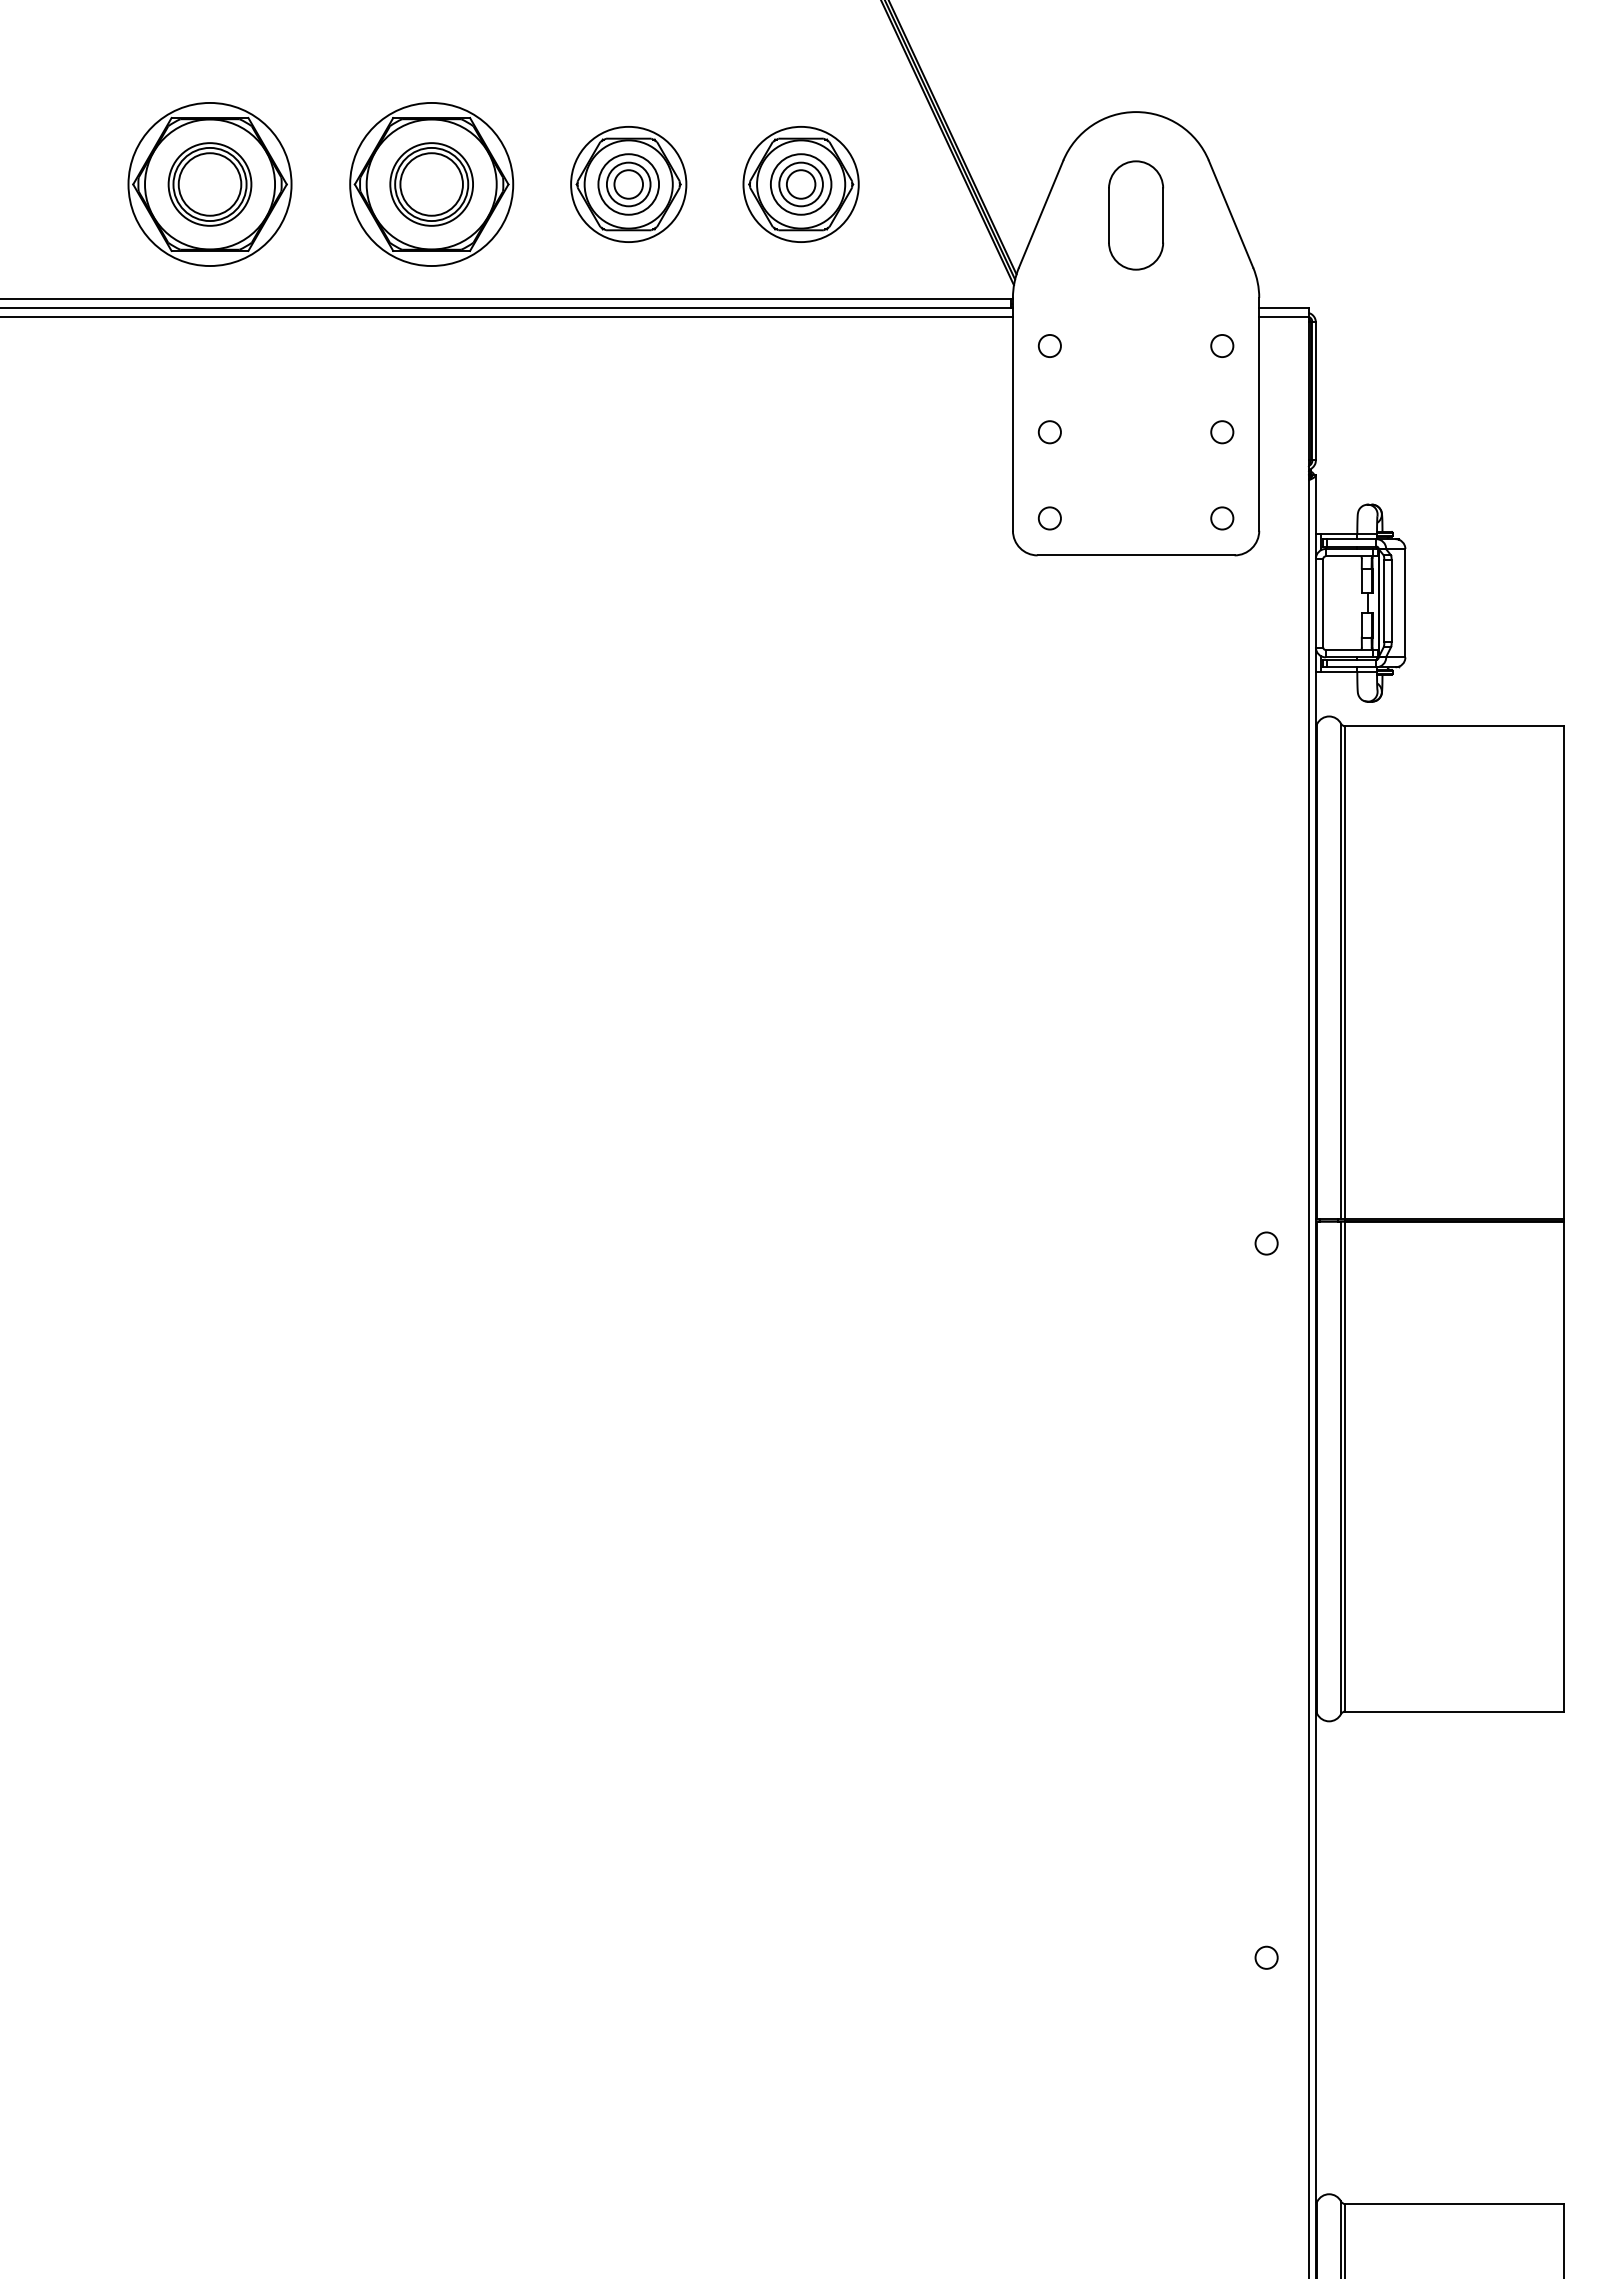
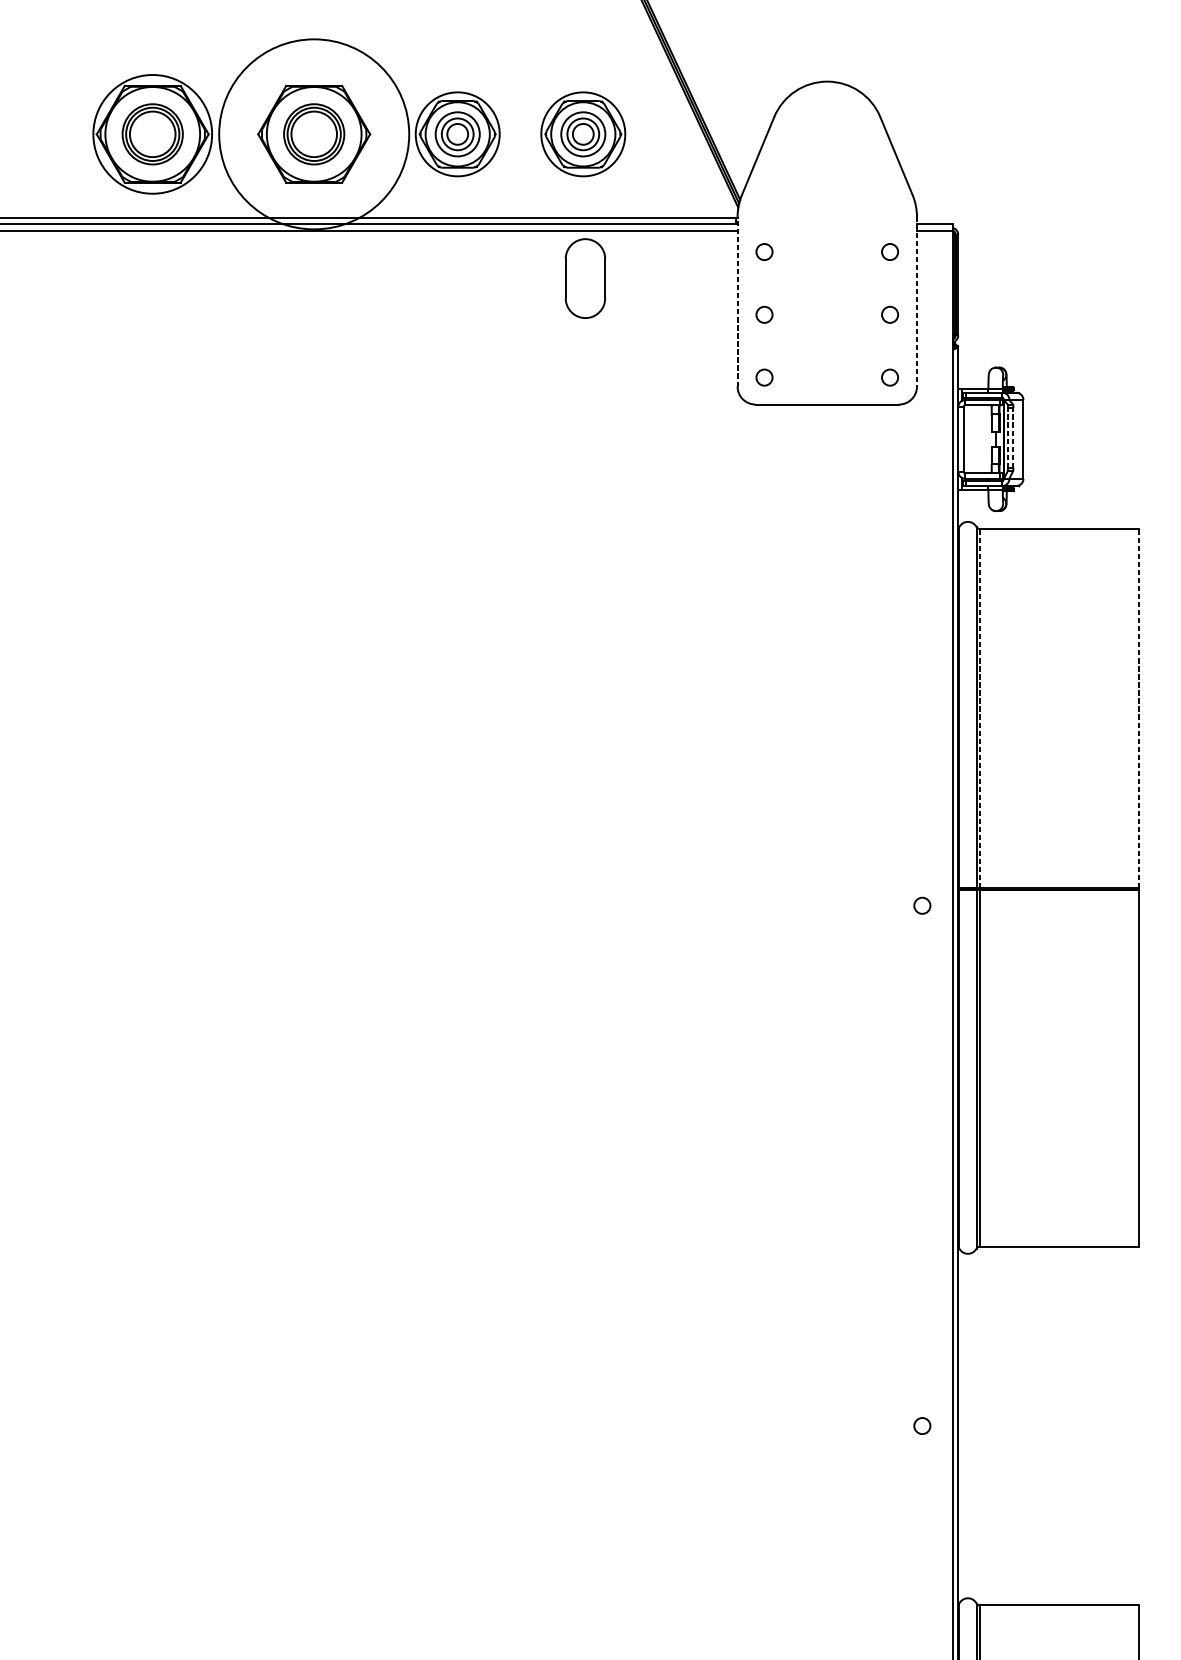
circle: (431, 184) -> (314, 134), size x1.6
part: (1136, 215) -> (585, 278), moved
line: (1012, 413) -> (737, 301), solid -> dashed
line: (1259, 414) -> (917, 301), solid -> dashed
line: (1384, 601) -> (1008, 438), solid -> dashed
line: (1391, 601) -> (1013, 438), solid -> dashed
line: (1345, 972) -> (979, 708), solid -> dashed
line: (1564, 972) -> (1139, 708), solid -> dashed

